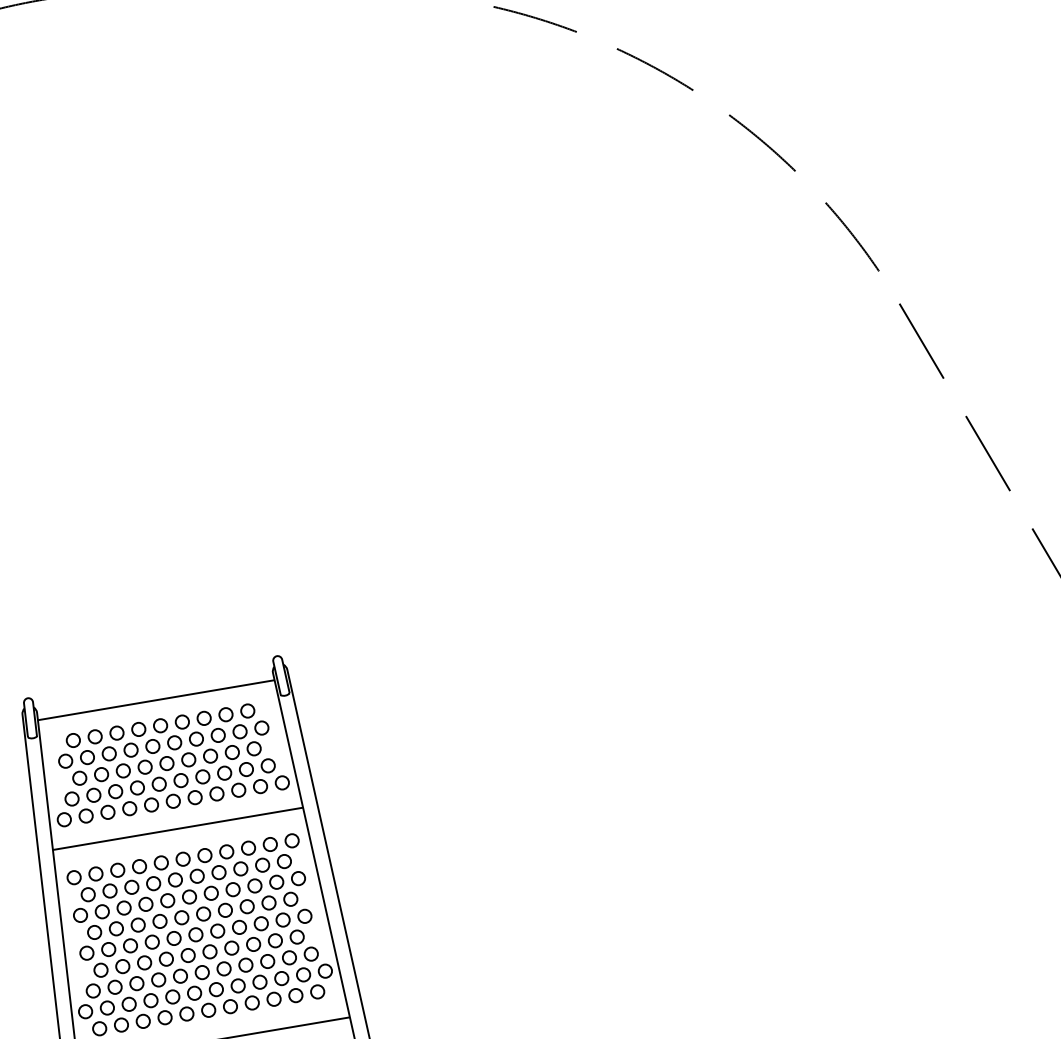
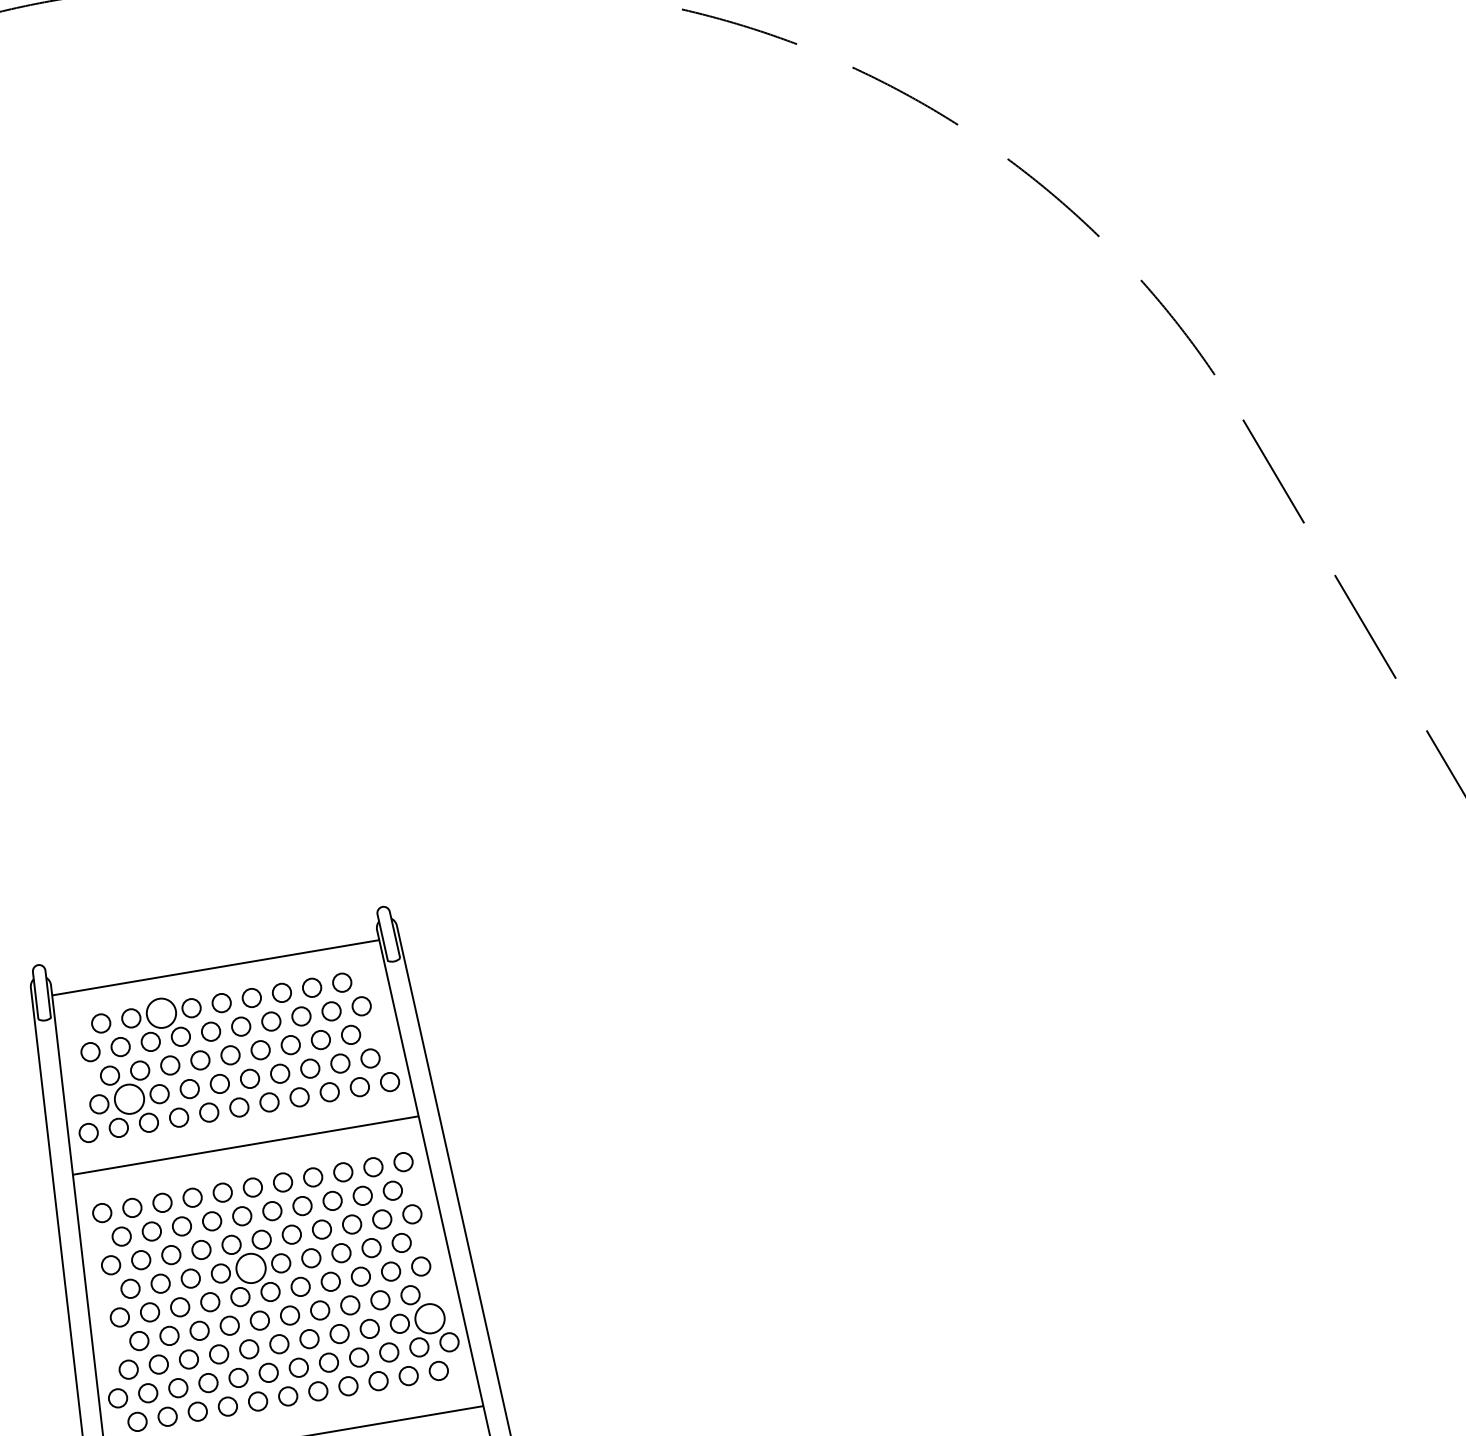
circle: (117, 733) -> (161, 1013), size x1.6
circle: (93, 795) -> (129, 1099), size x1.6
circle: (181, 917) -> (250, 1268), size x1.6
circle: (310, 953) -> (429, 1318), size x1.6

